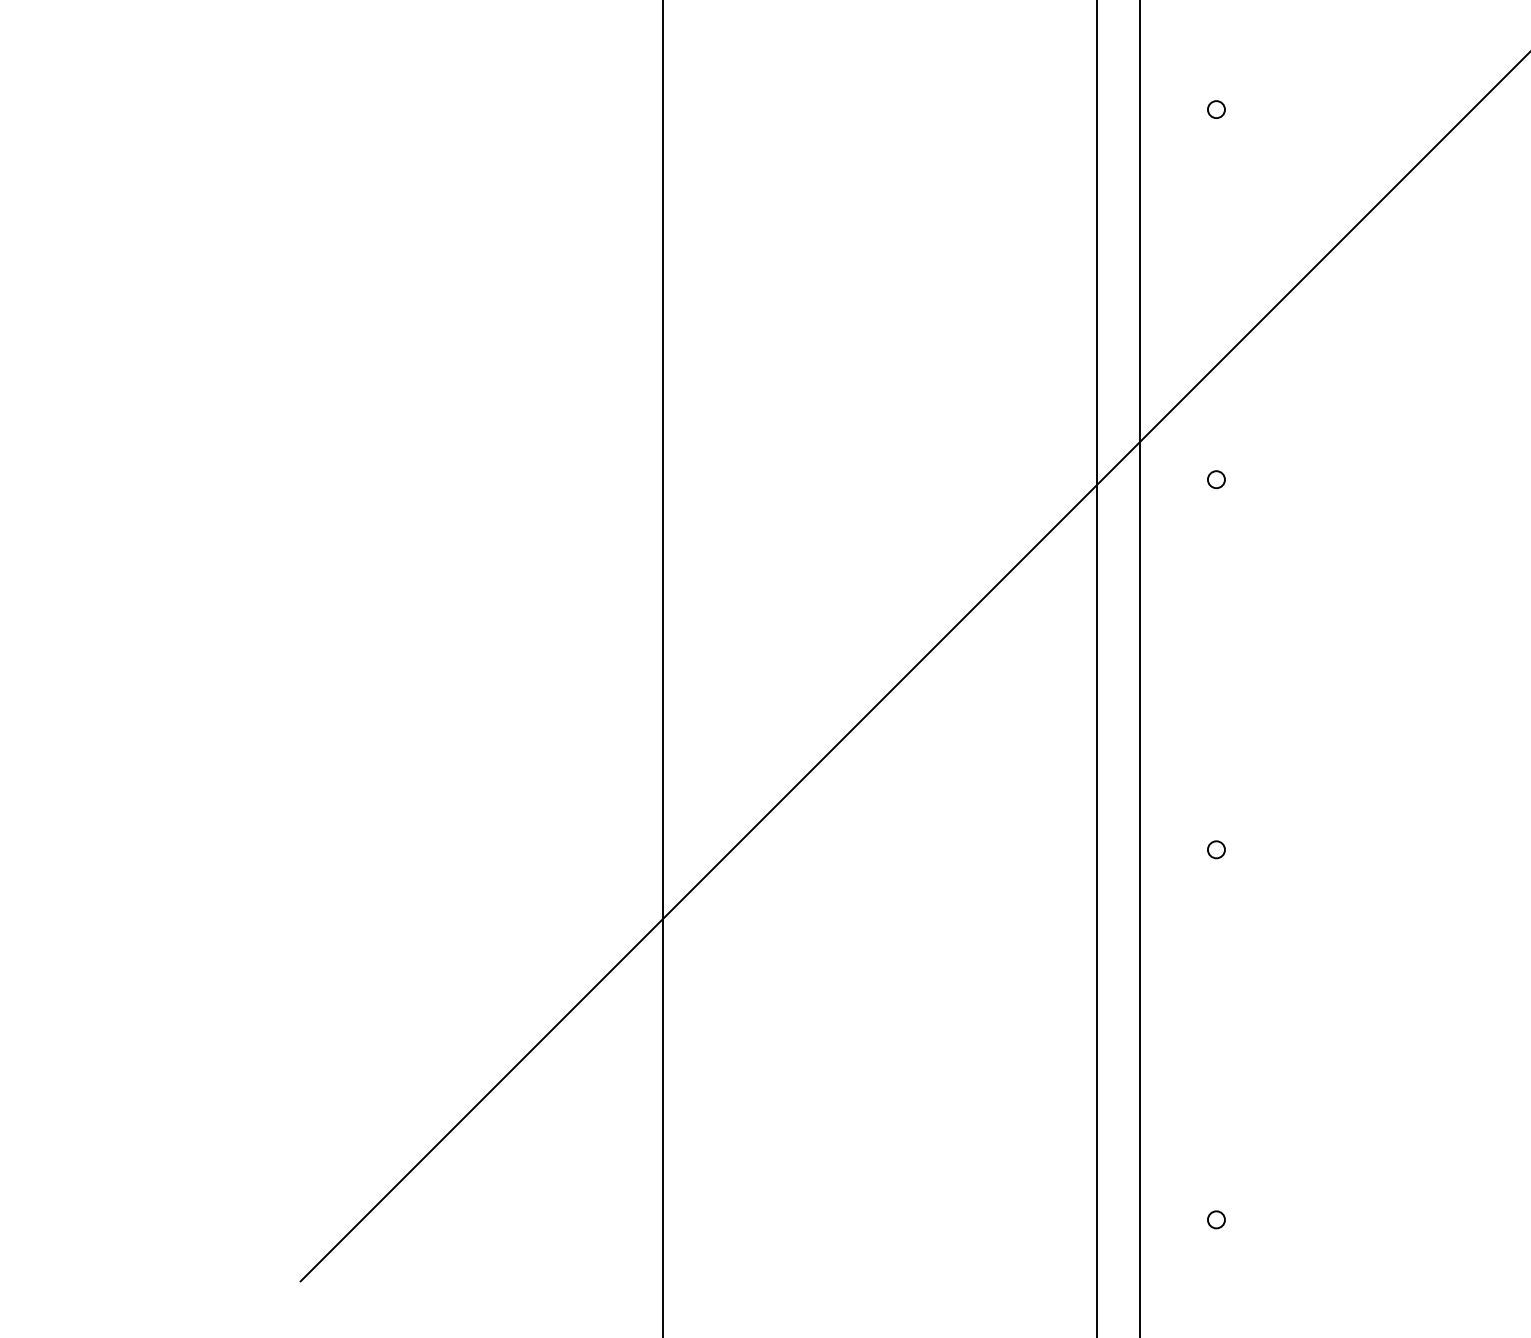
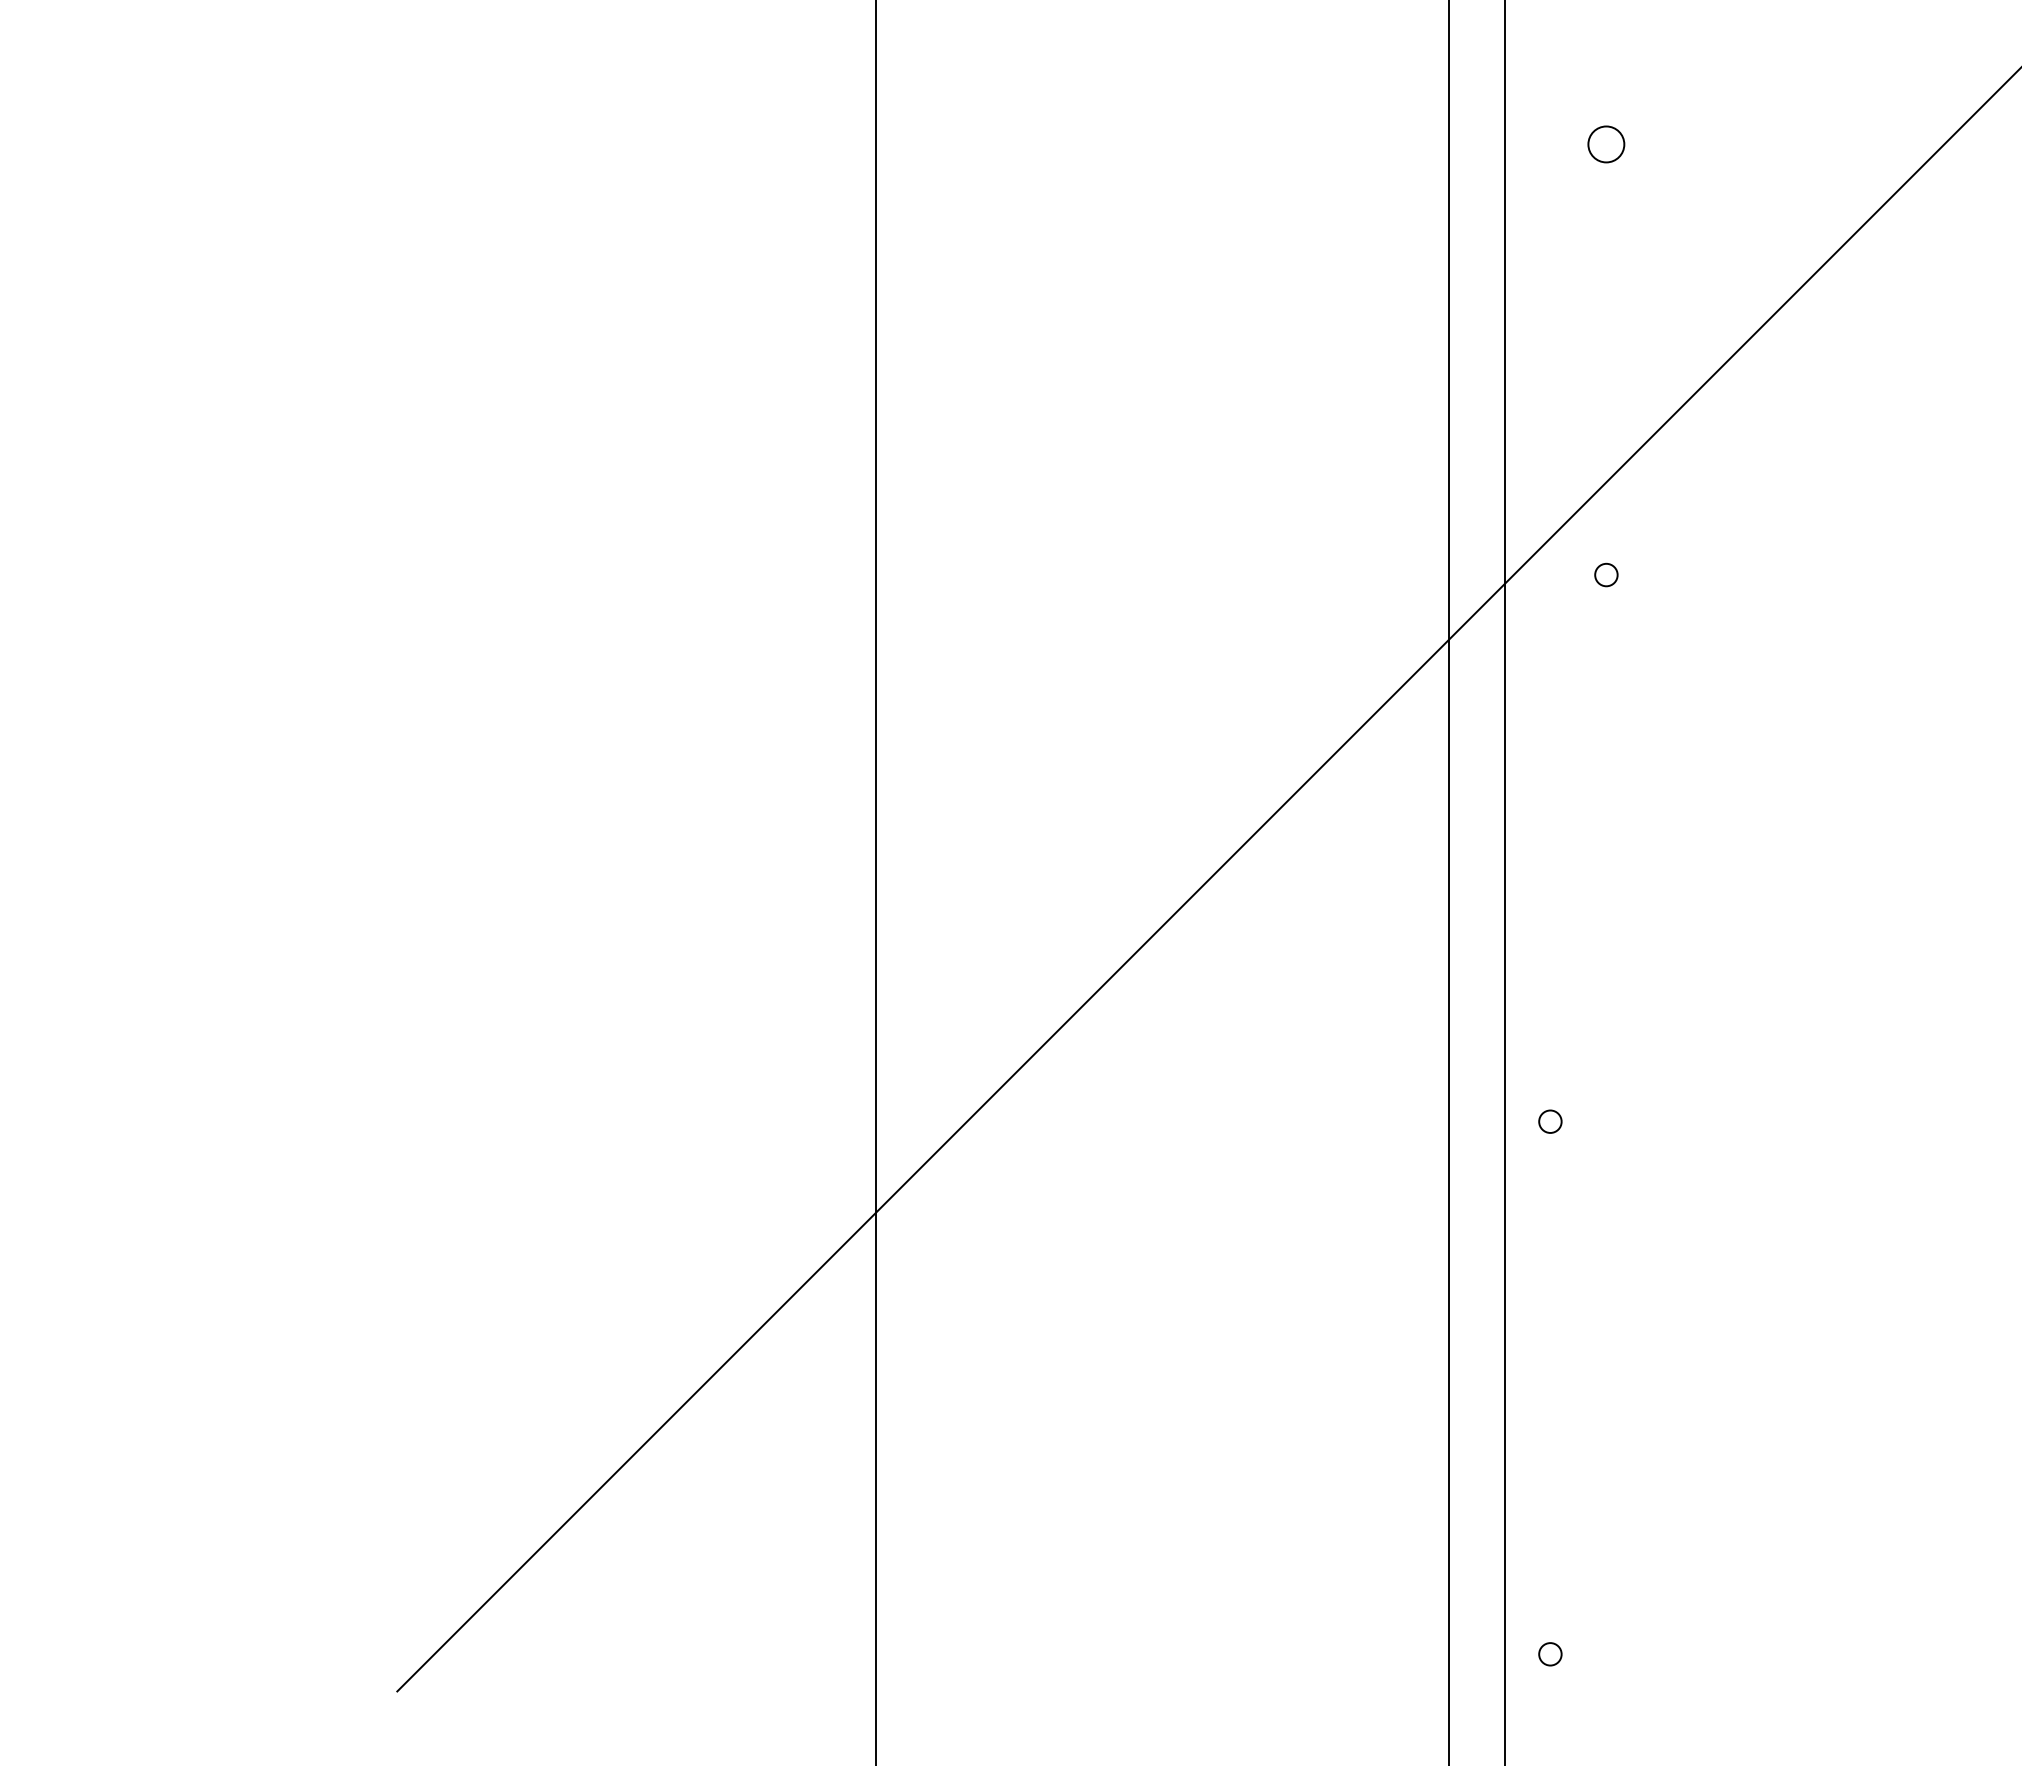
circle: (1216, 109) -> (1606, 144), size x1.6
circle: (1216, 479) -> (1606, 574), moved
circle: (1216, 849) -> (1550, 1121), moved
circle: (1216, 1220) -> (1550, 1654), moved

